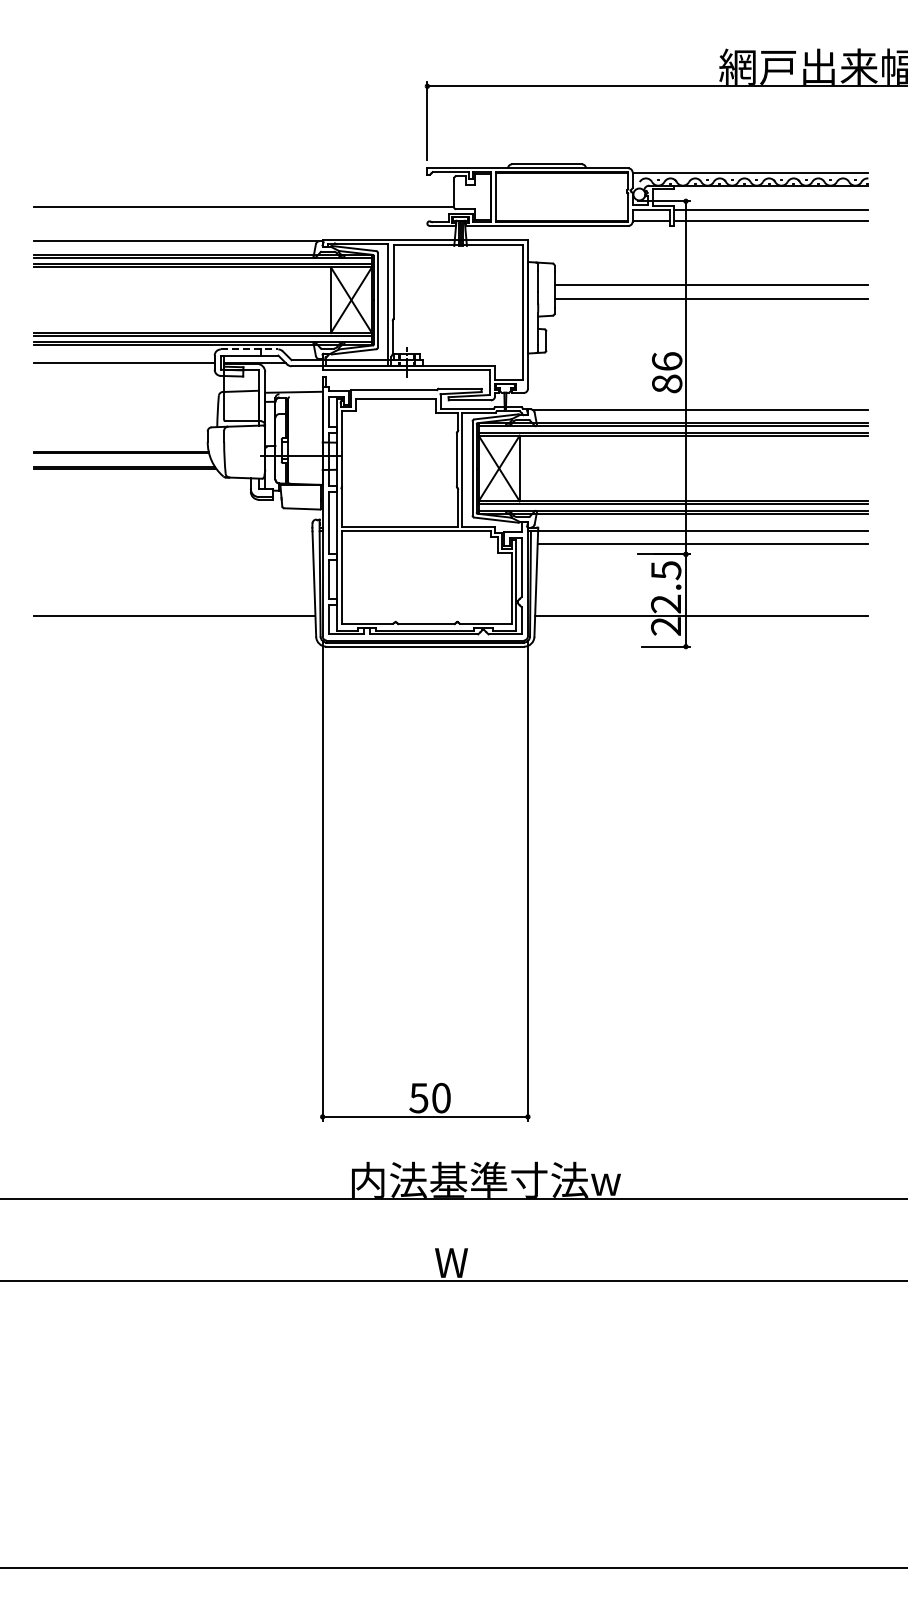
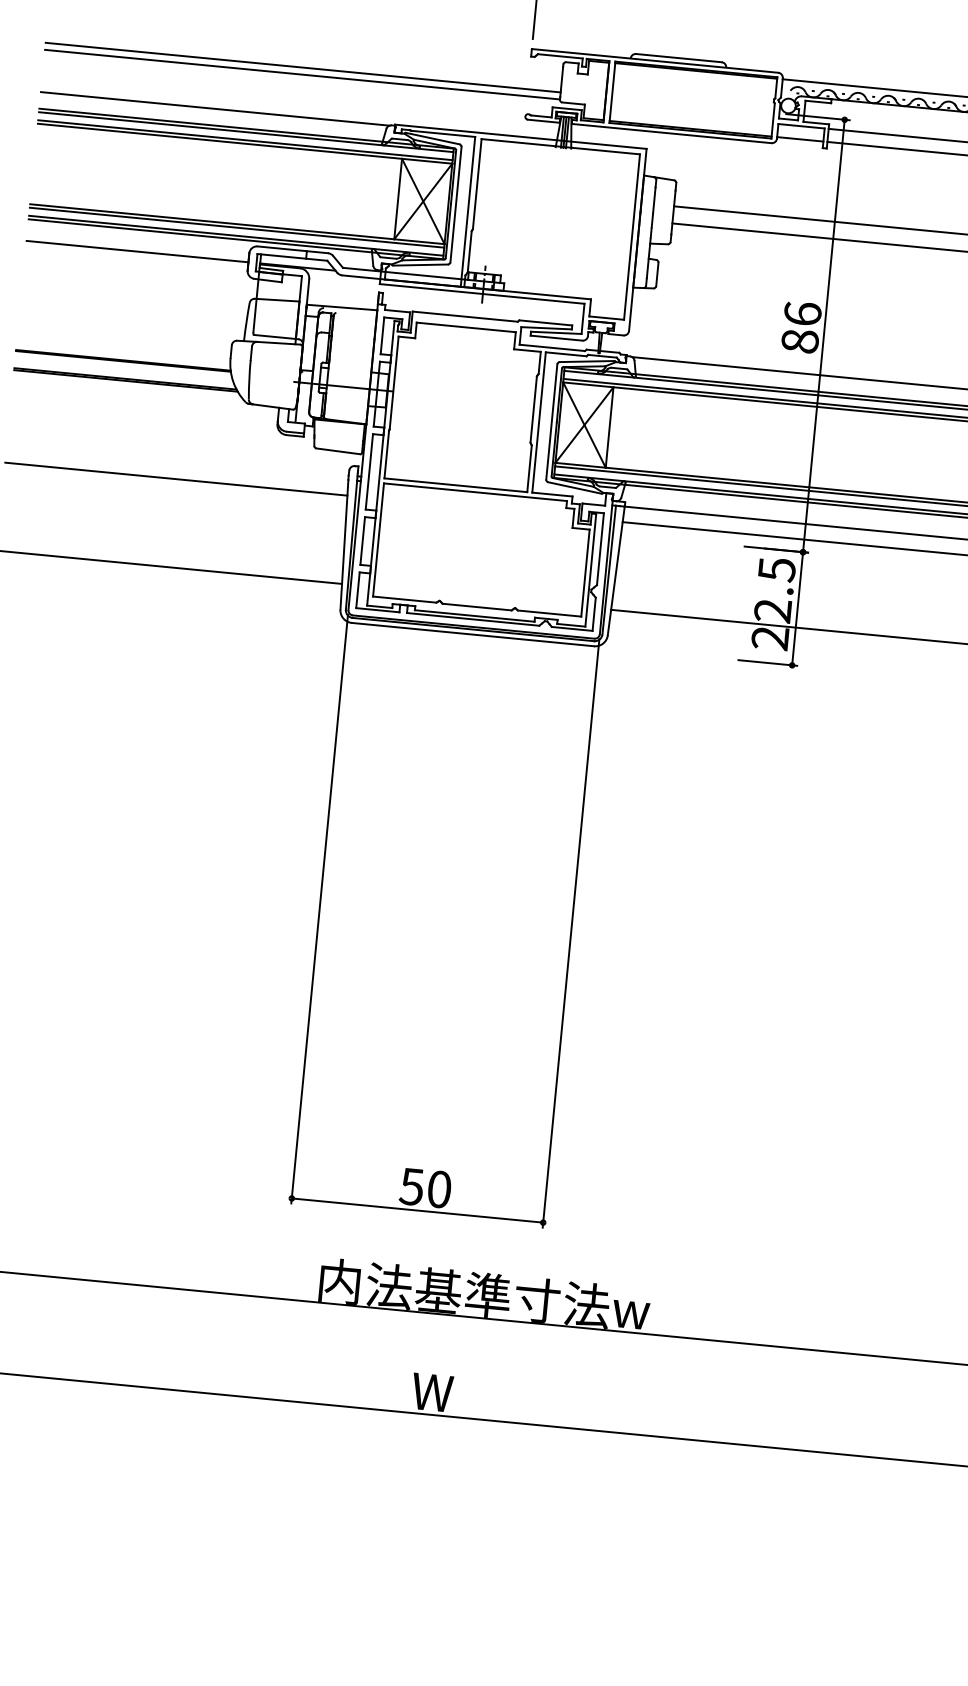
line: (243, 201) -> (302, 67), added
line: (249, 349) -> (292, 249), dashed -> solid
line: (172, 544) -> (175, 479), added

